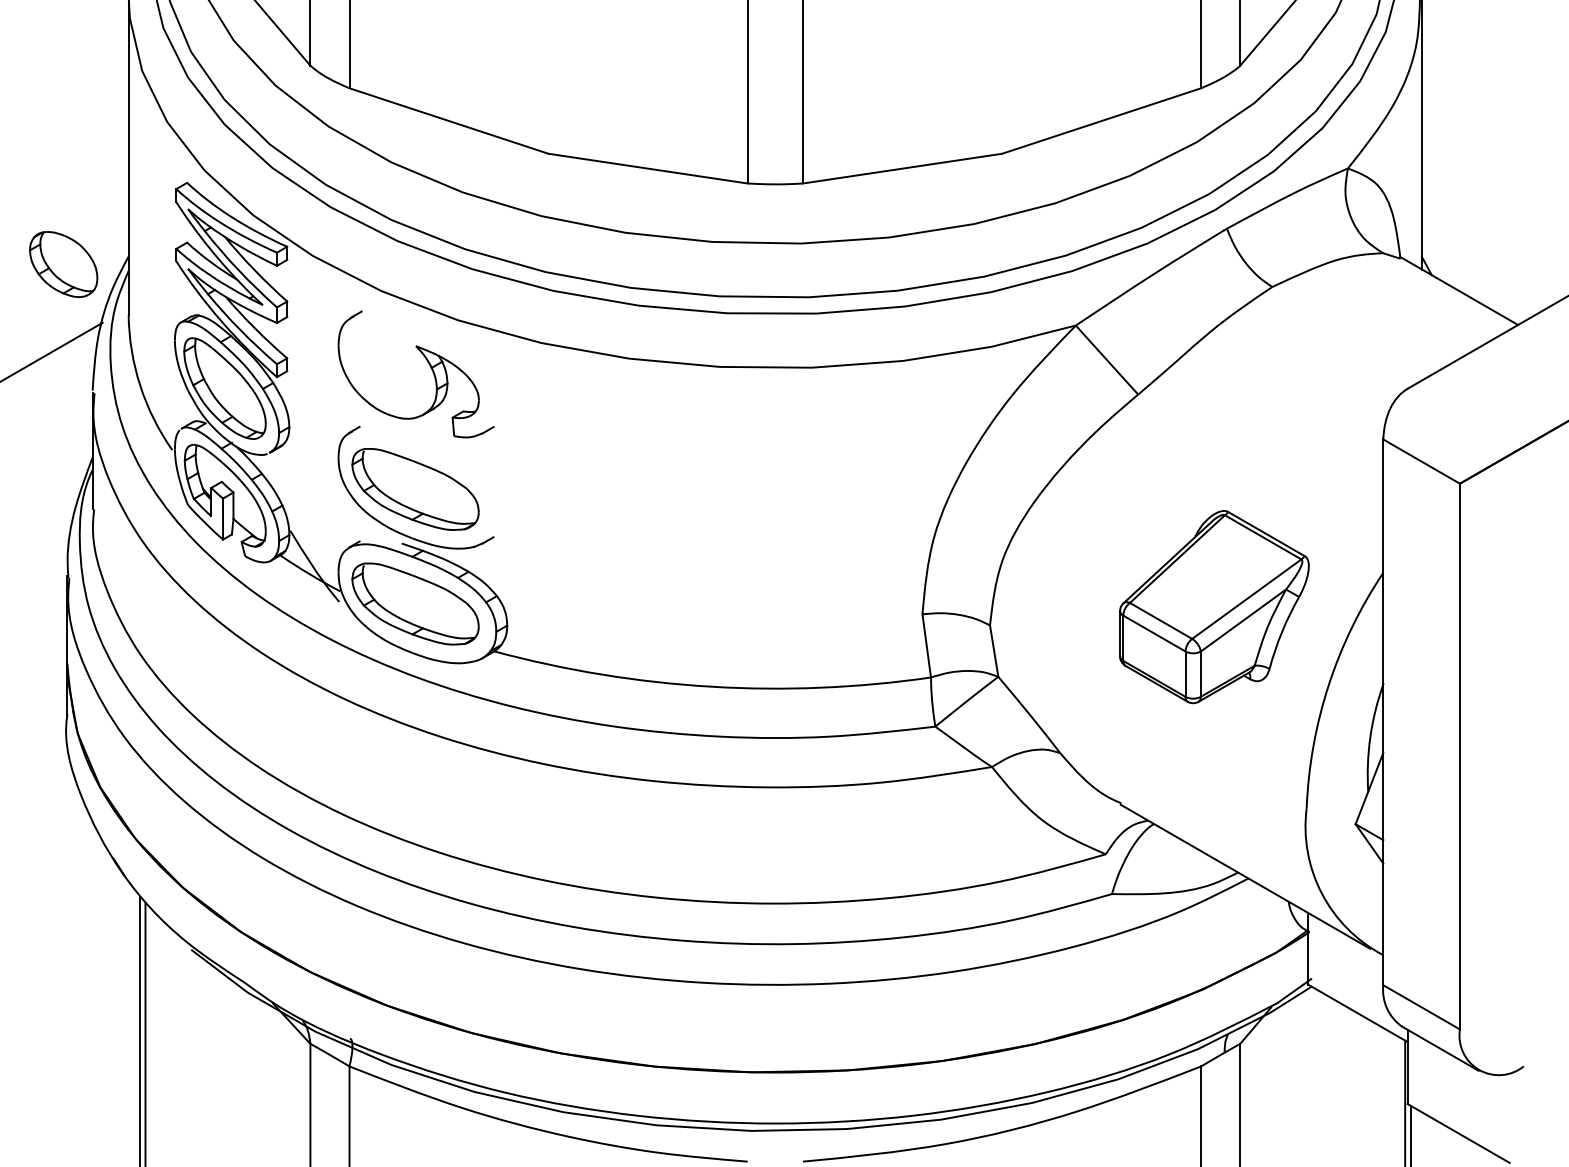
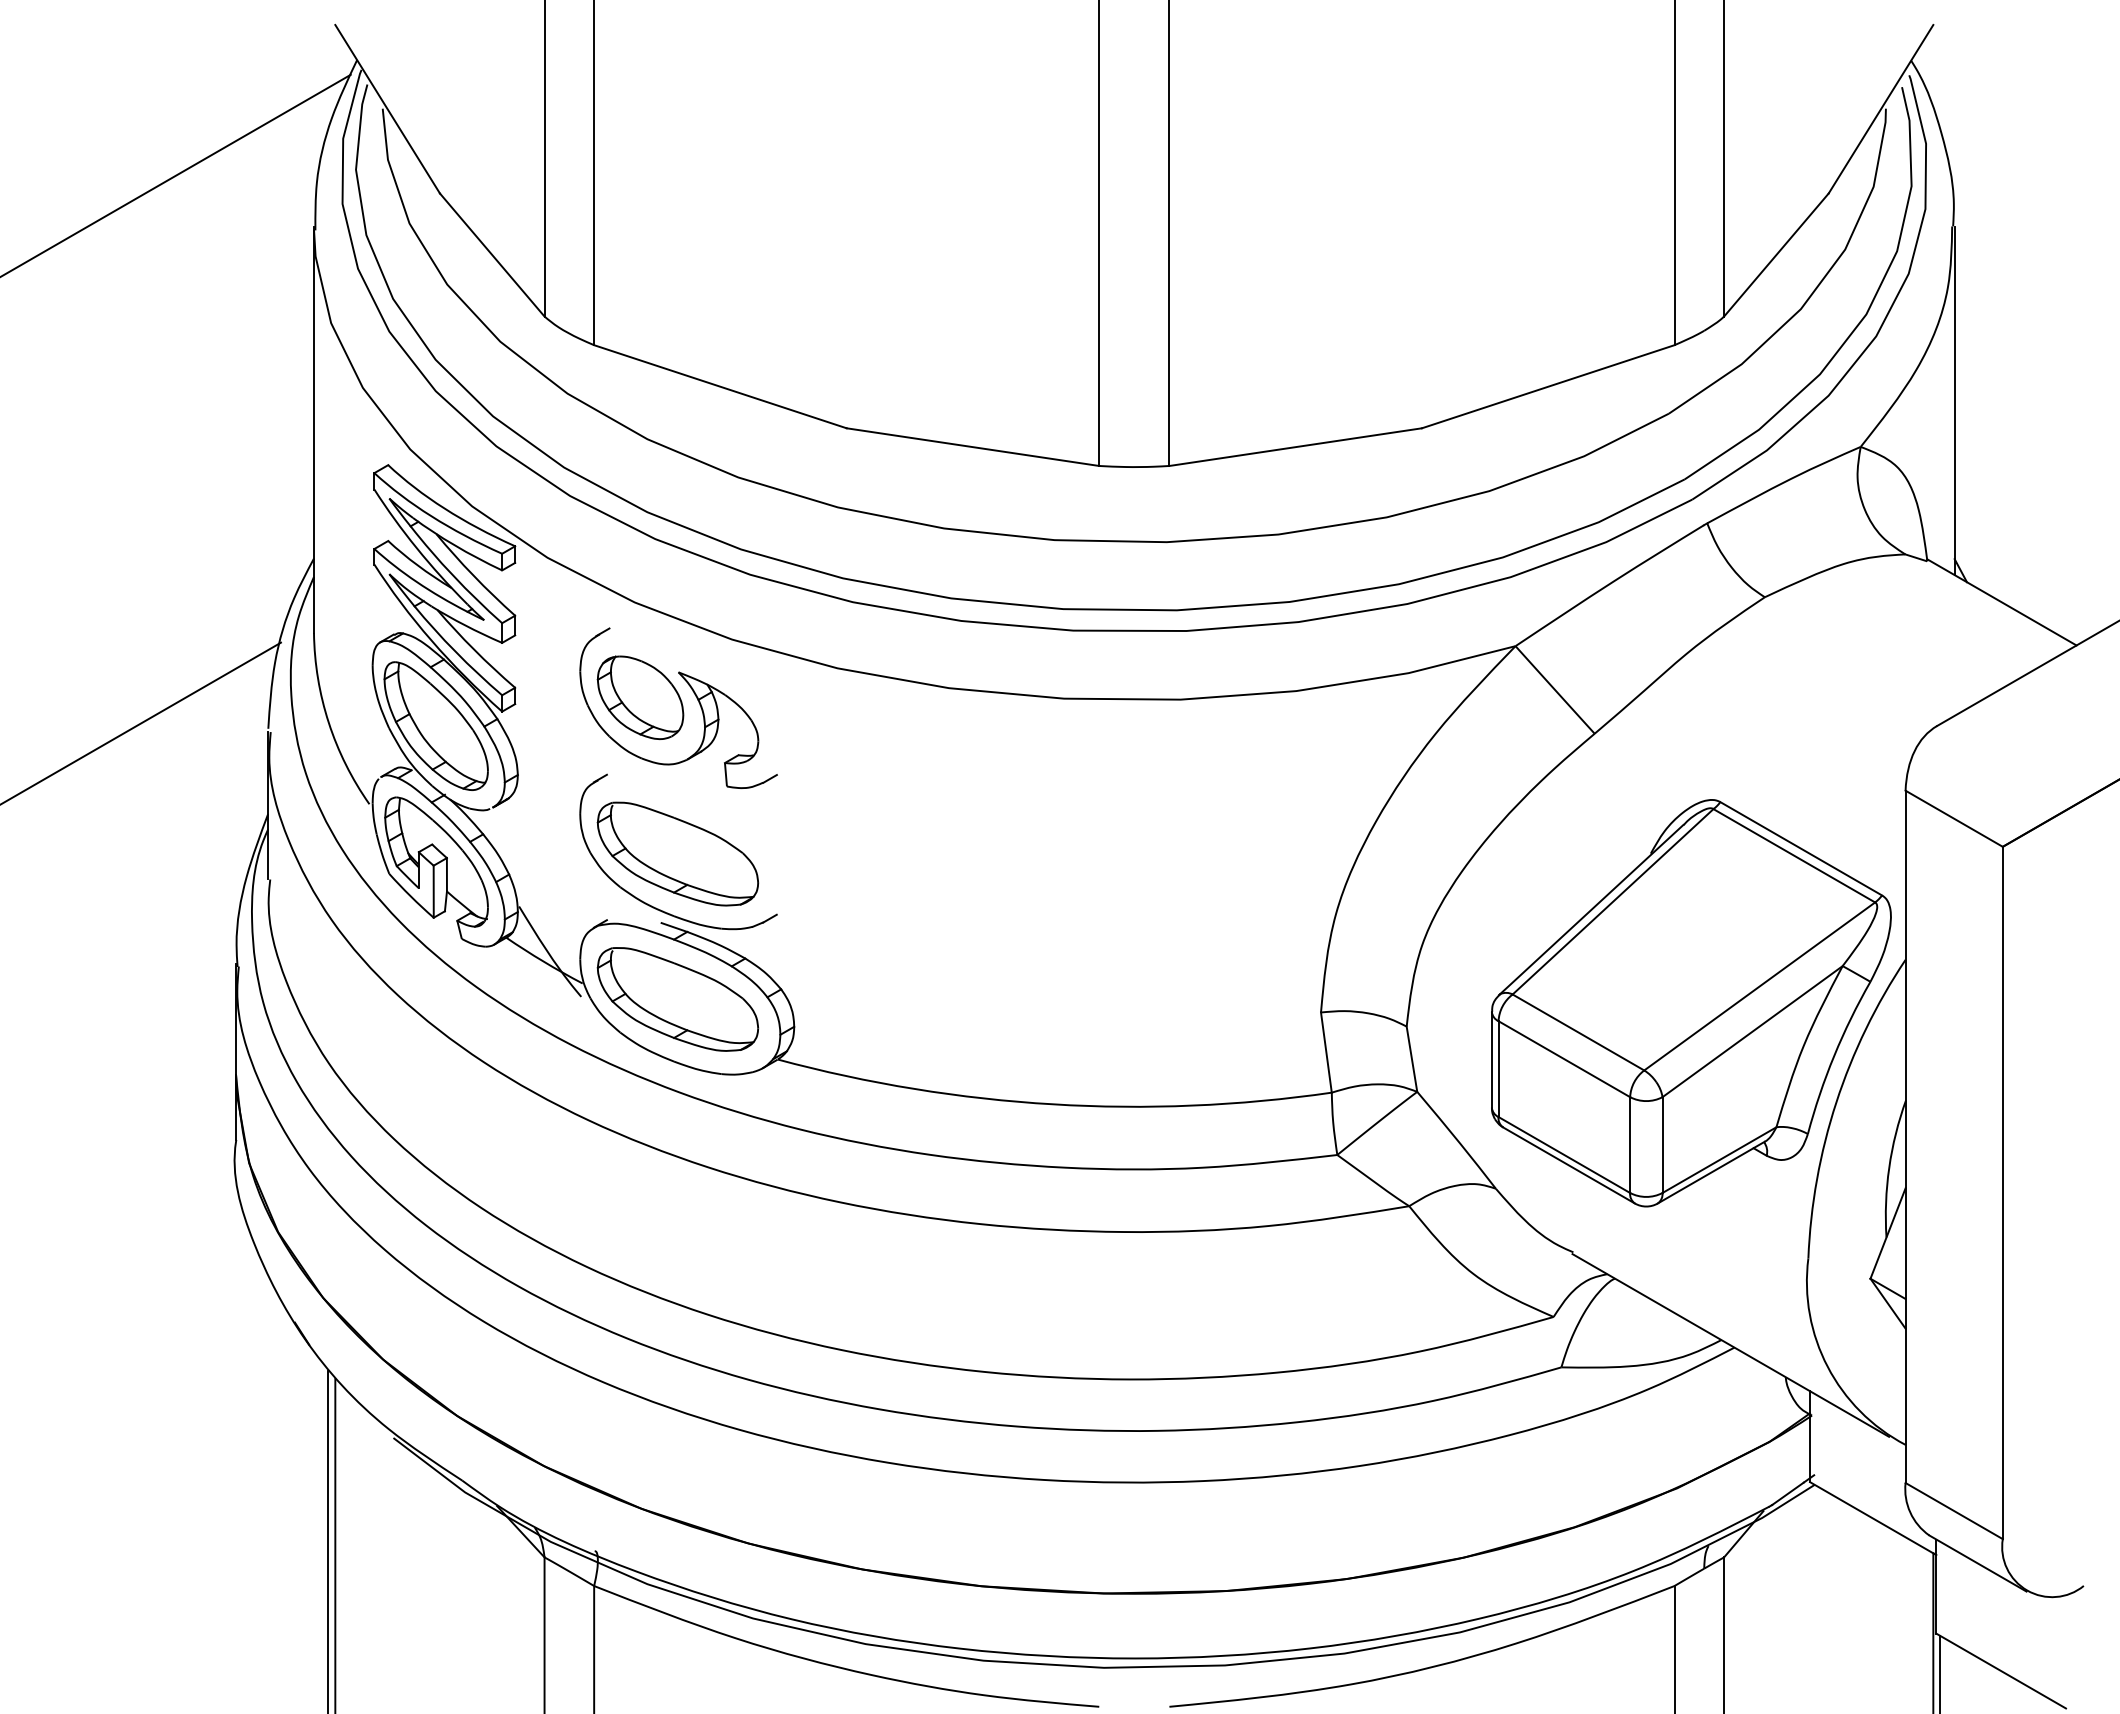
part: (63, 264) -> (640, 697), moved
part: (1214, 607) -> (1691, 1003), size x1.67

